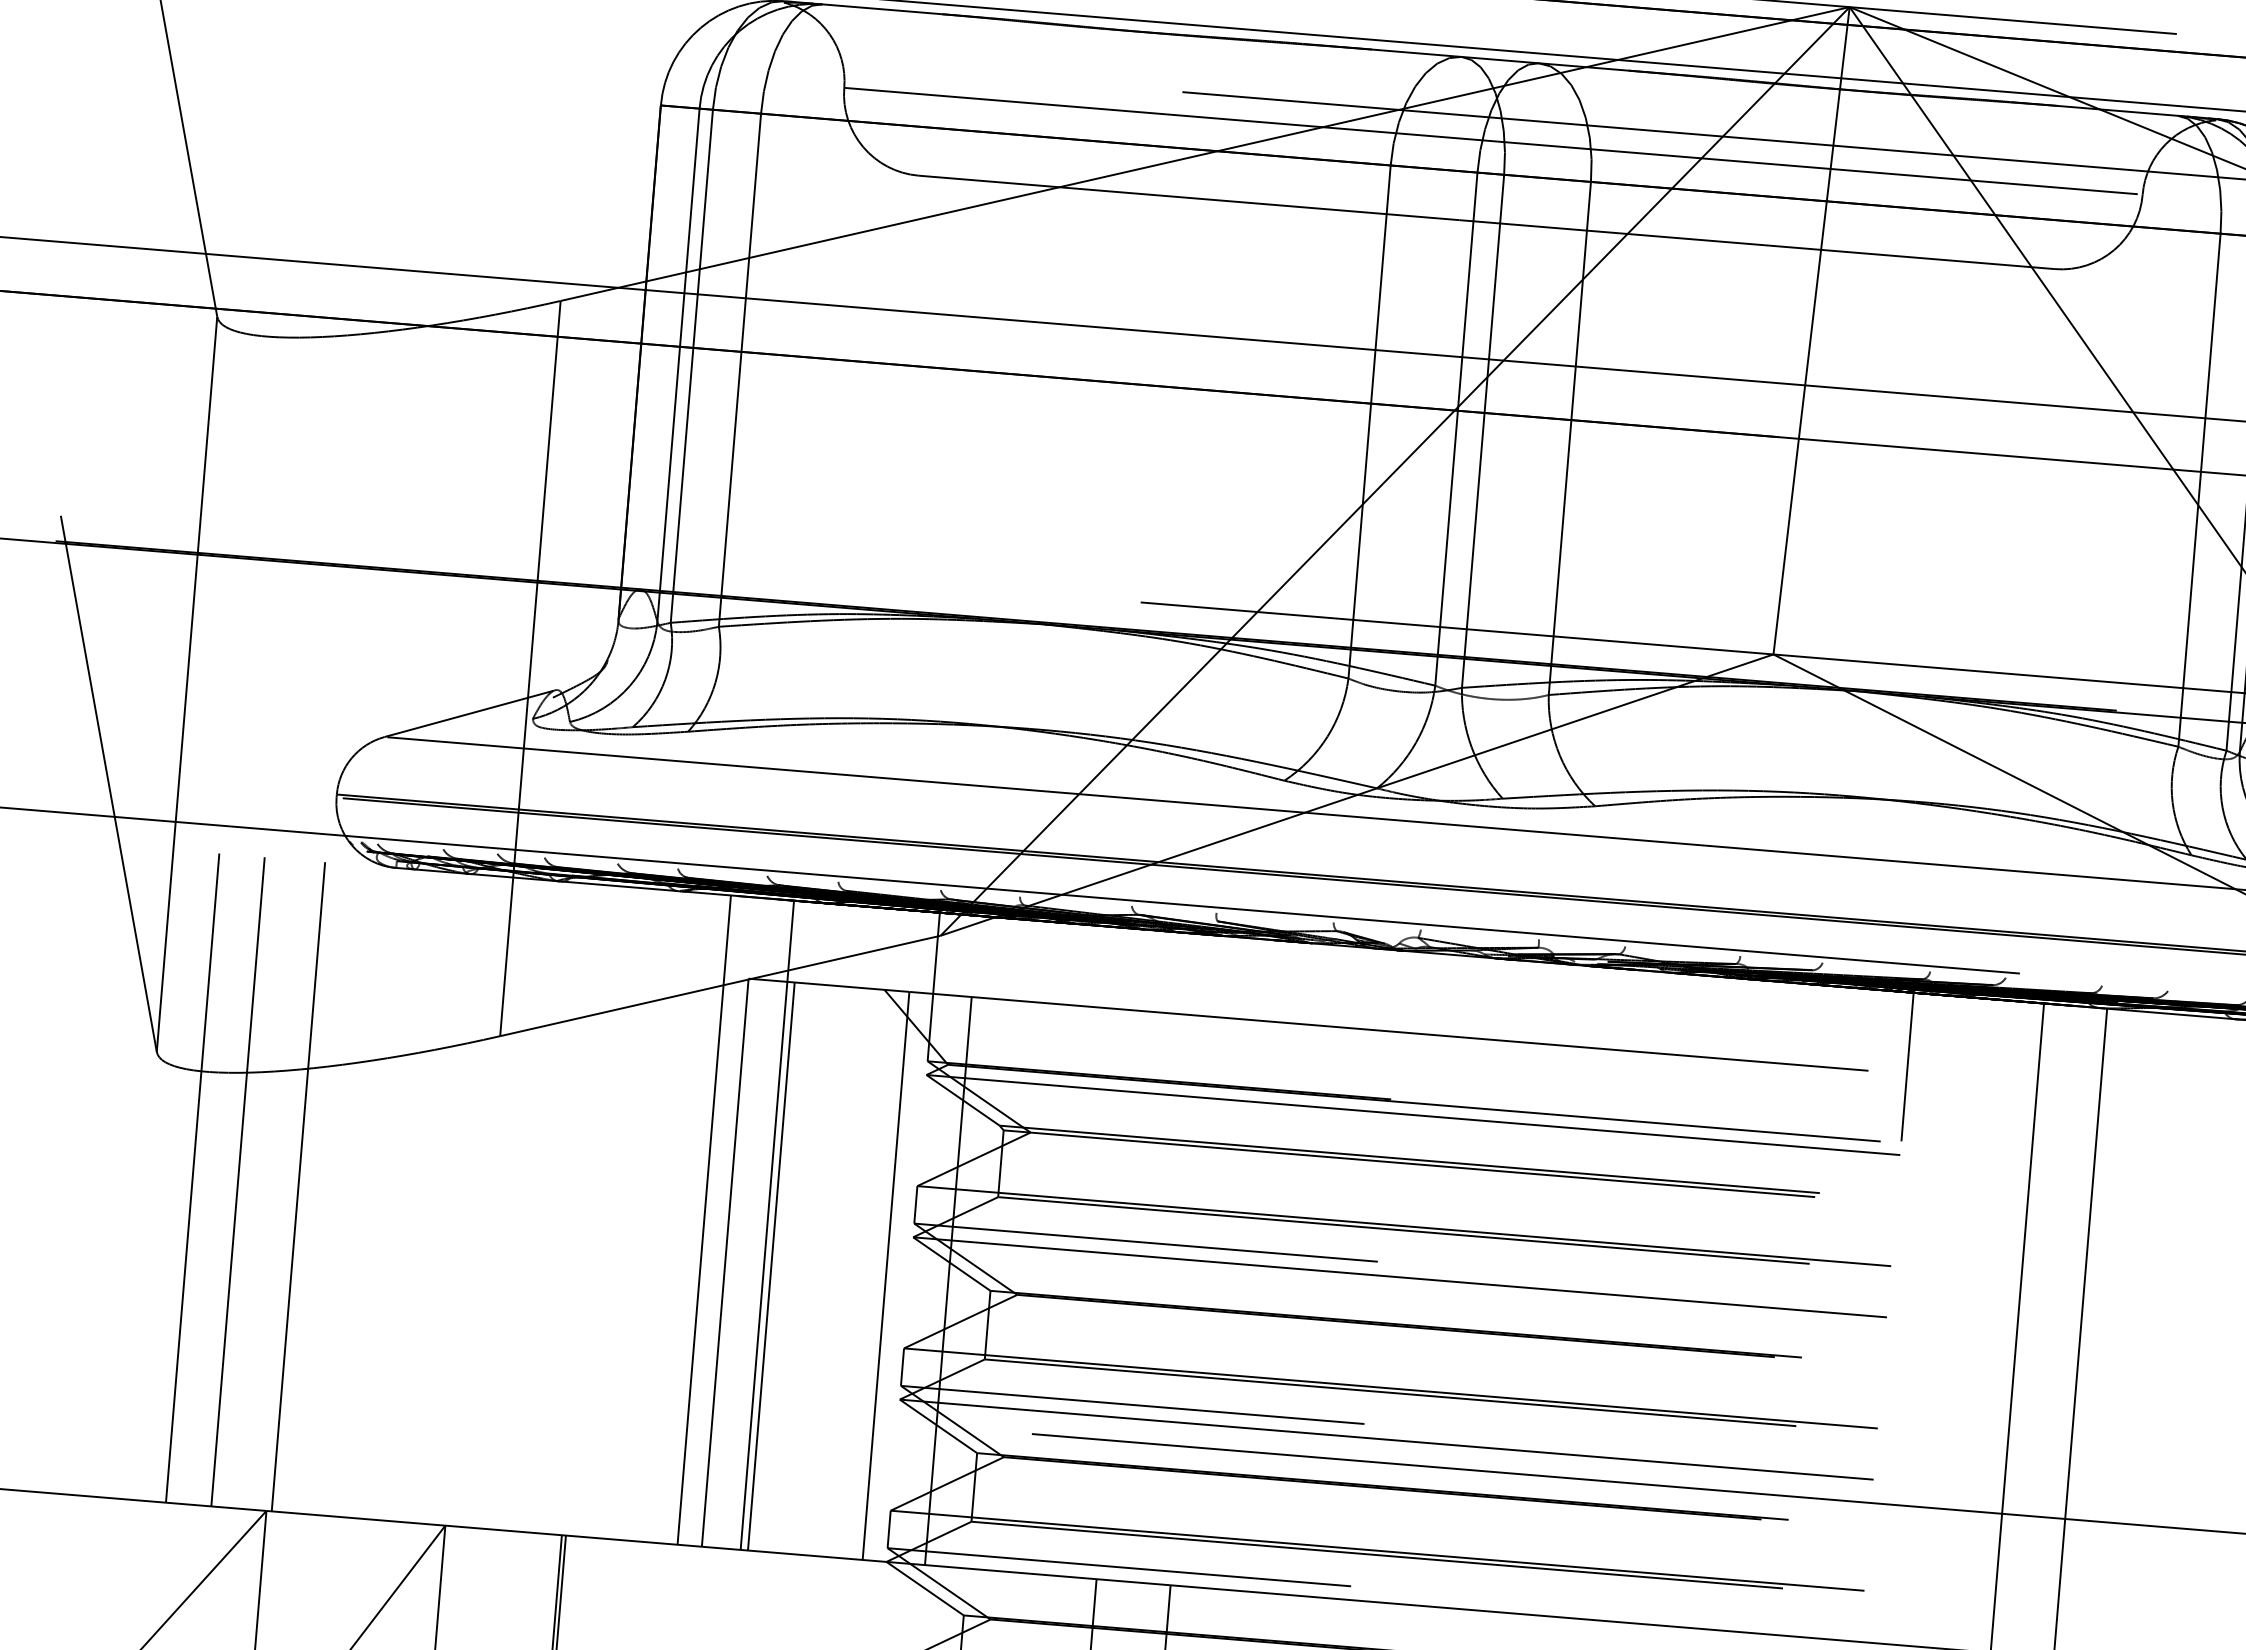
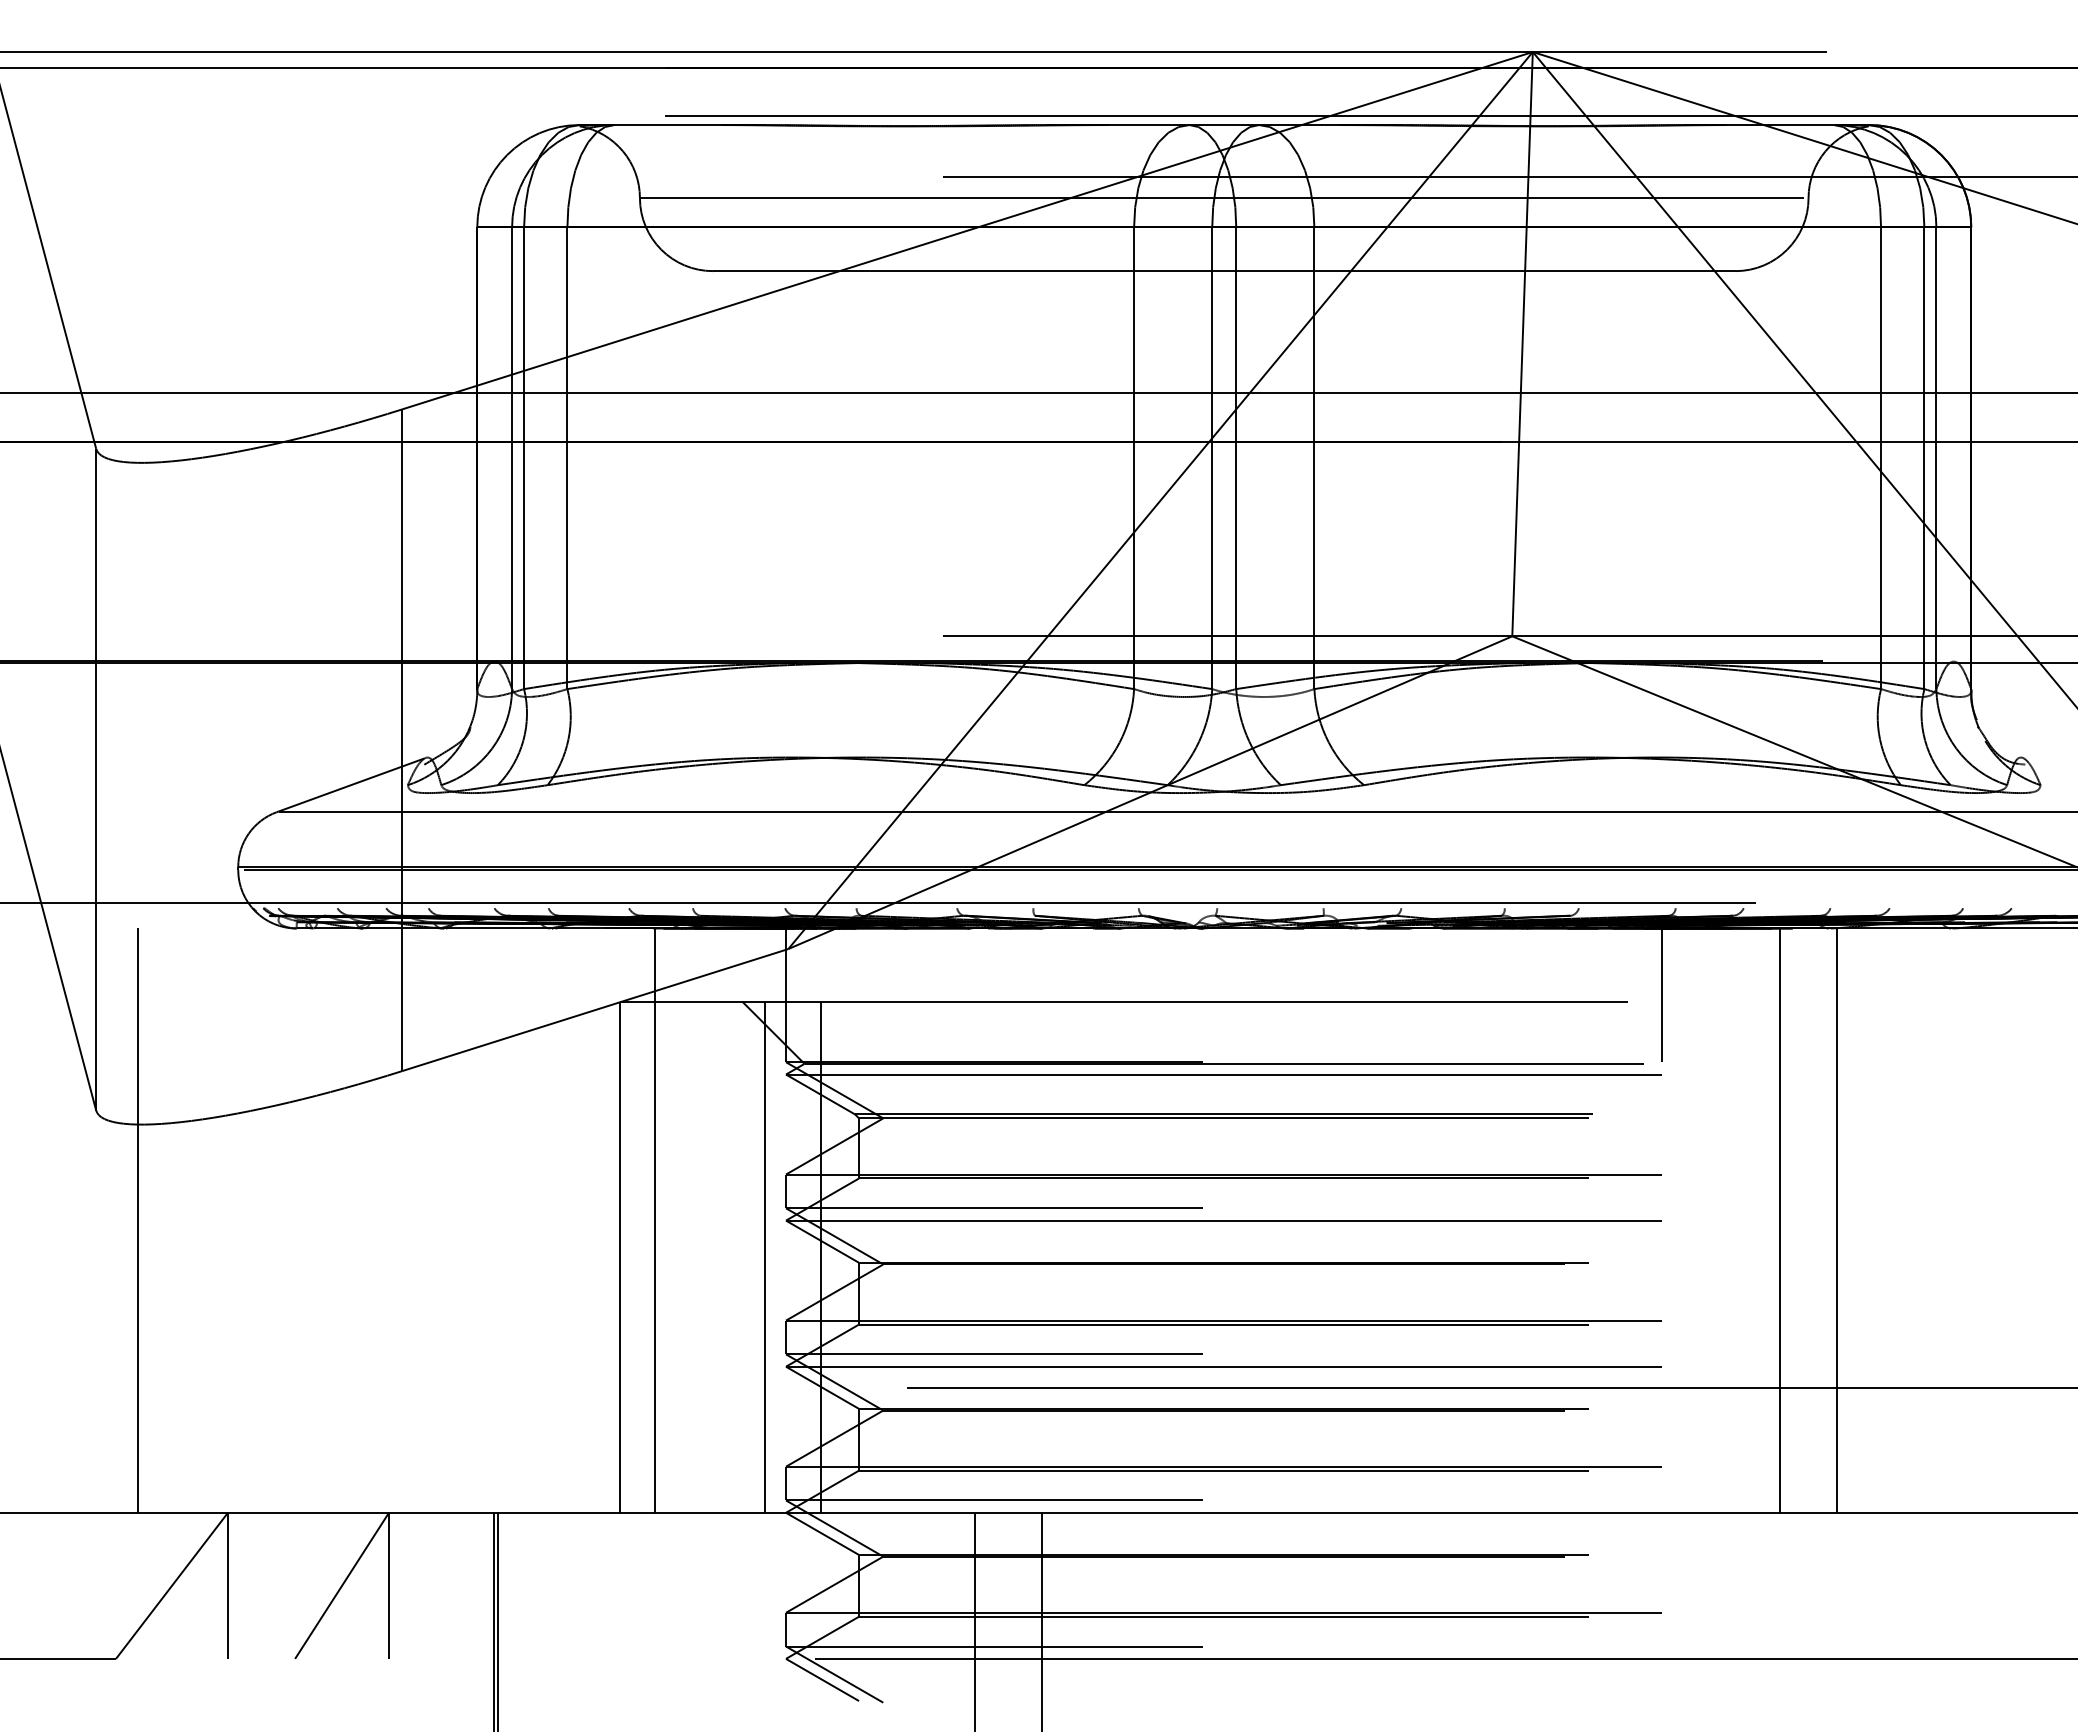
line: (238, 1181) -> (178, 1220), removed
line: (298, 1186) -> (232, 1220), removed
line: (703, 1219) -> (597, 1220), removed
line: (771, 1265) -> (661, 1256), removed

